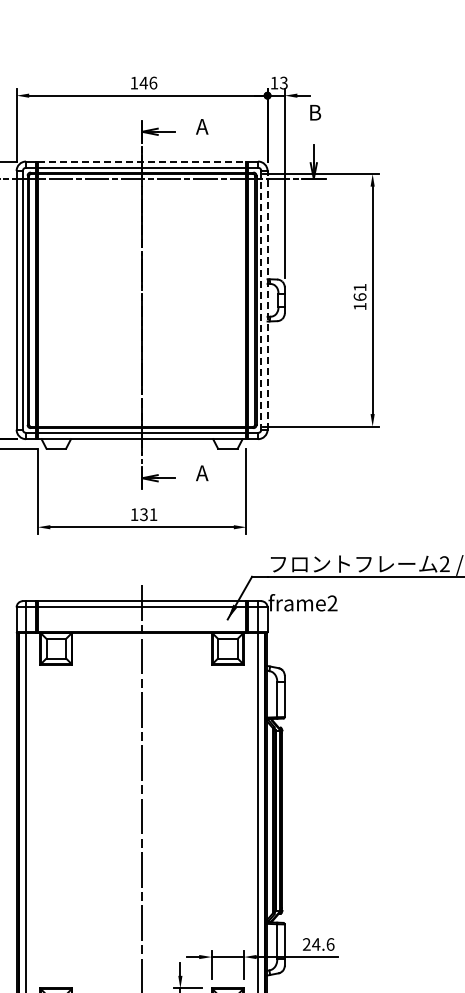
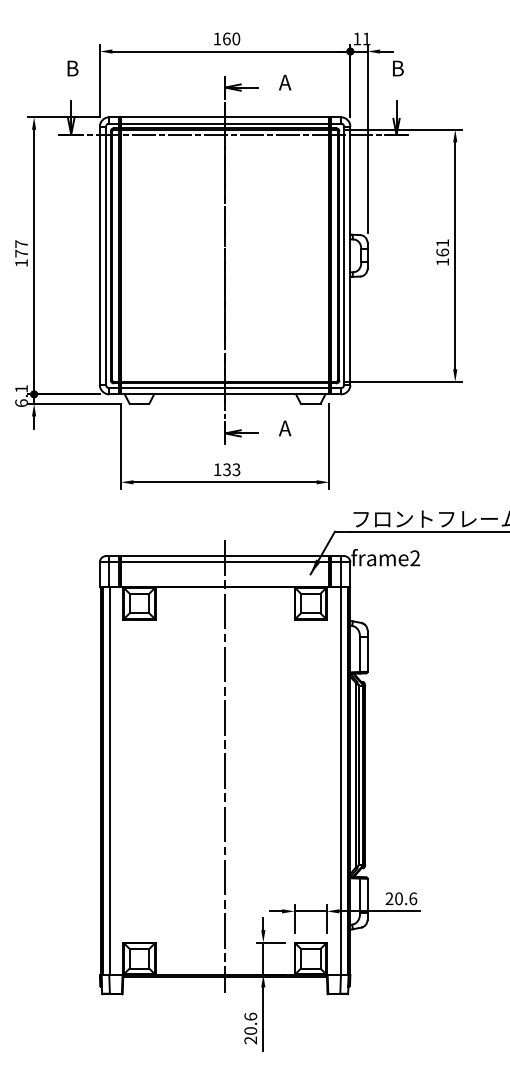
text: (148, 82) -> (231, 38), 146 -> 160
text: (283, 82) -> (366, 38), 13 -> 11
line: (142, 161) -> (225, 117), dashed -> solid
line: (267, 300) -> (350, 255), dashed -> solid
line: (261, 301) -> (344, 256), dashed -> solid
text: (153, 514) -> (236, 469), 131 -> 133
text: (315, 944) -> (398, 898), 24.6 -> 20.6

